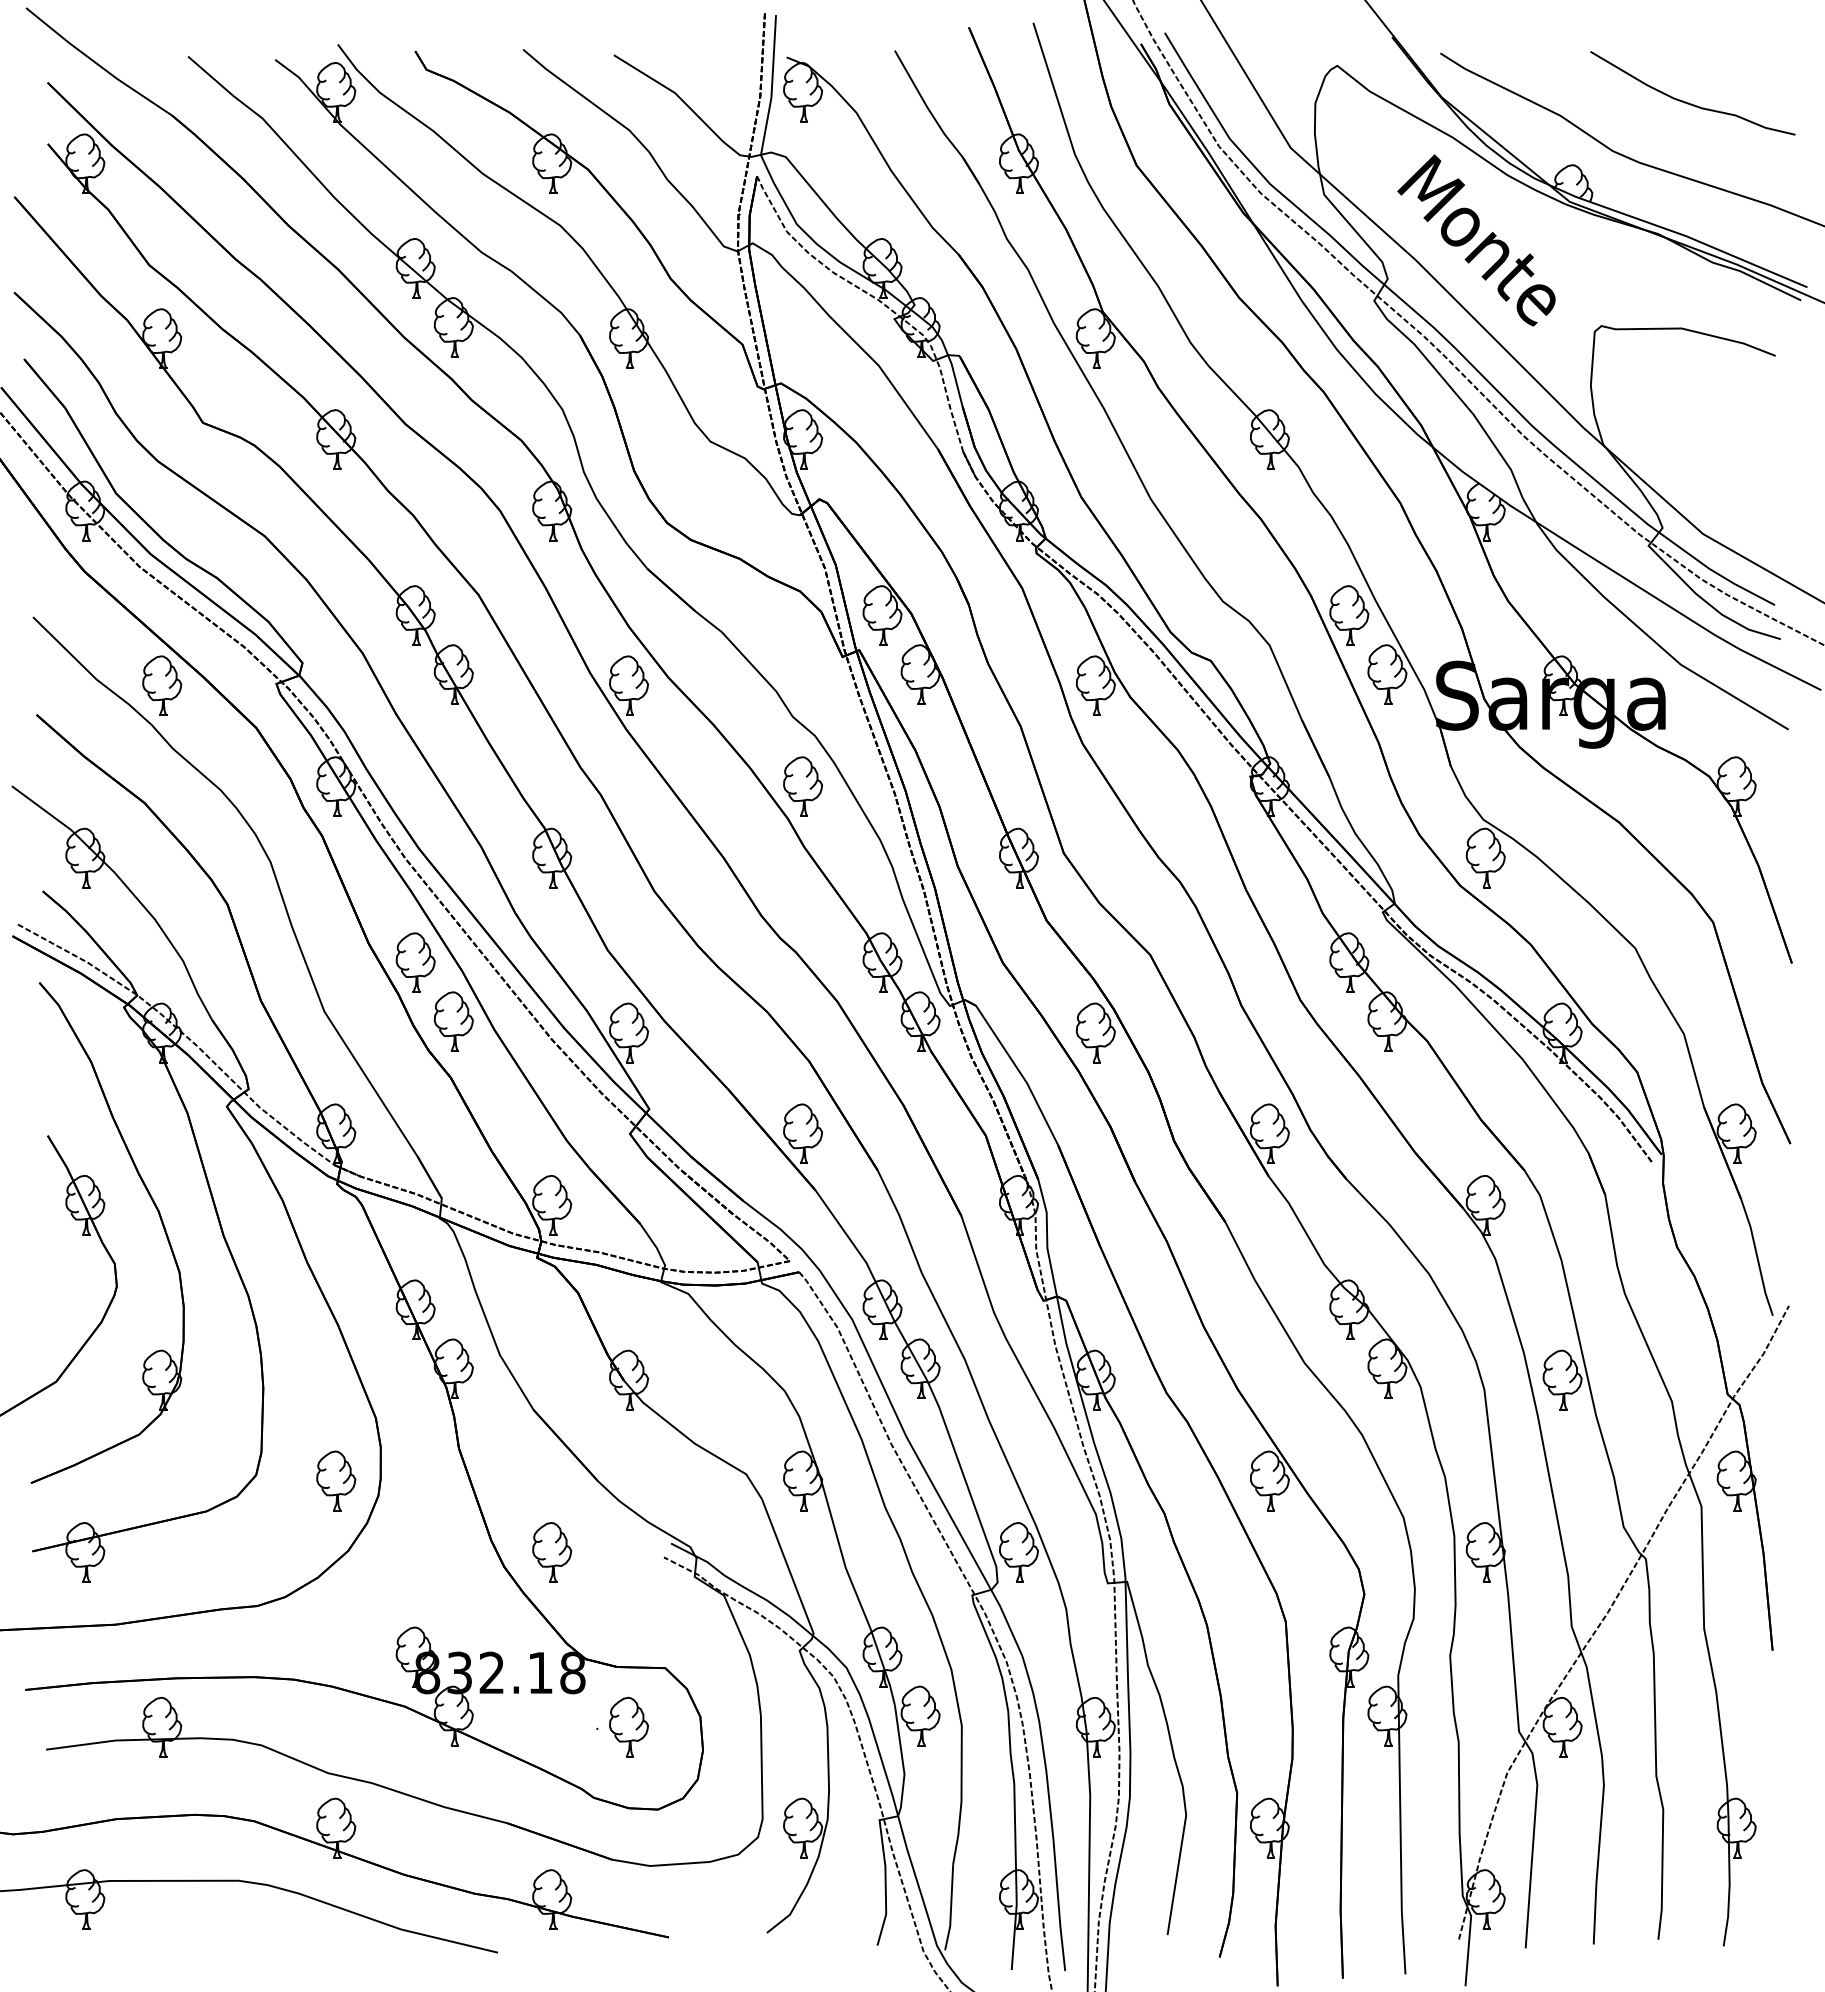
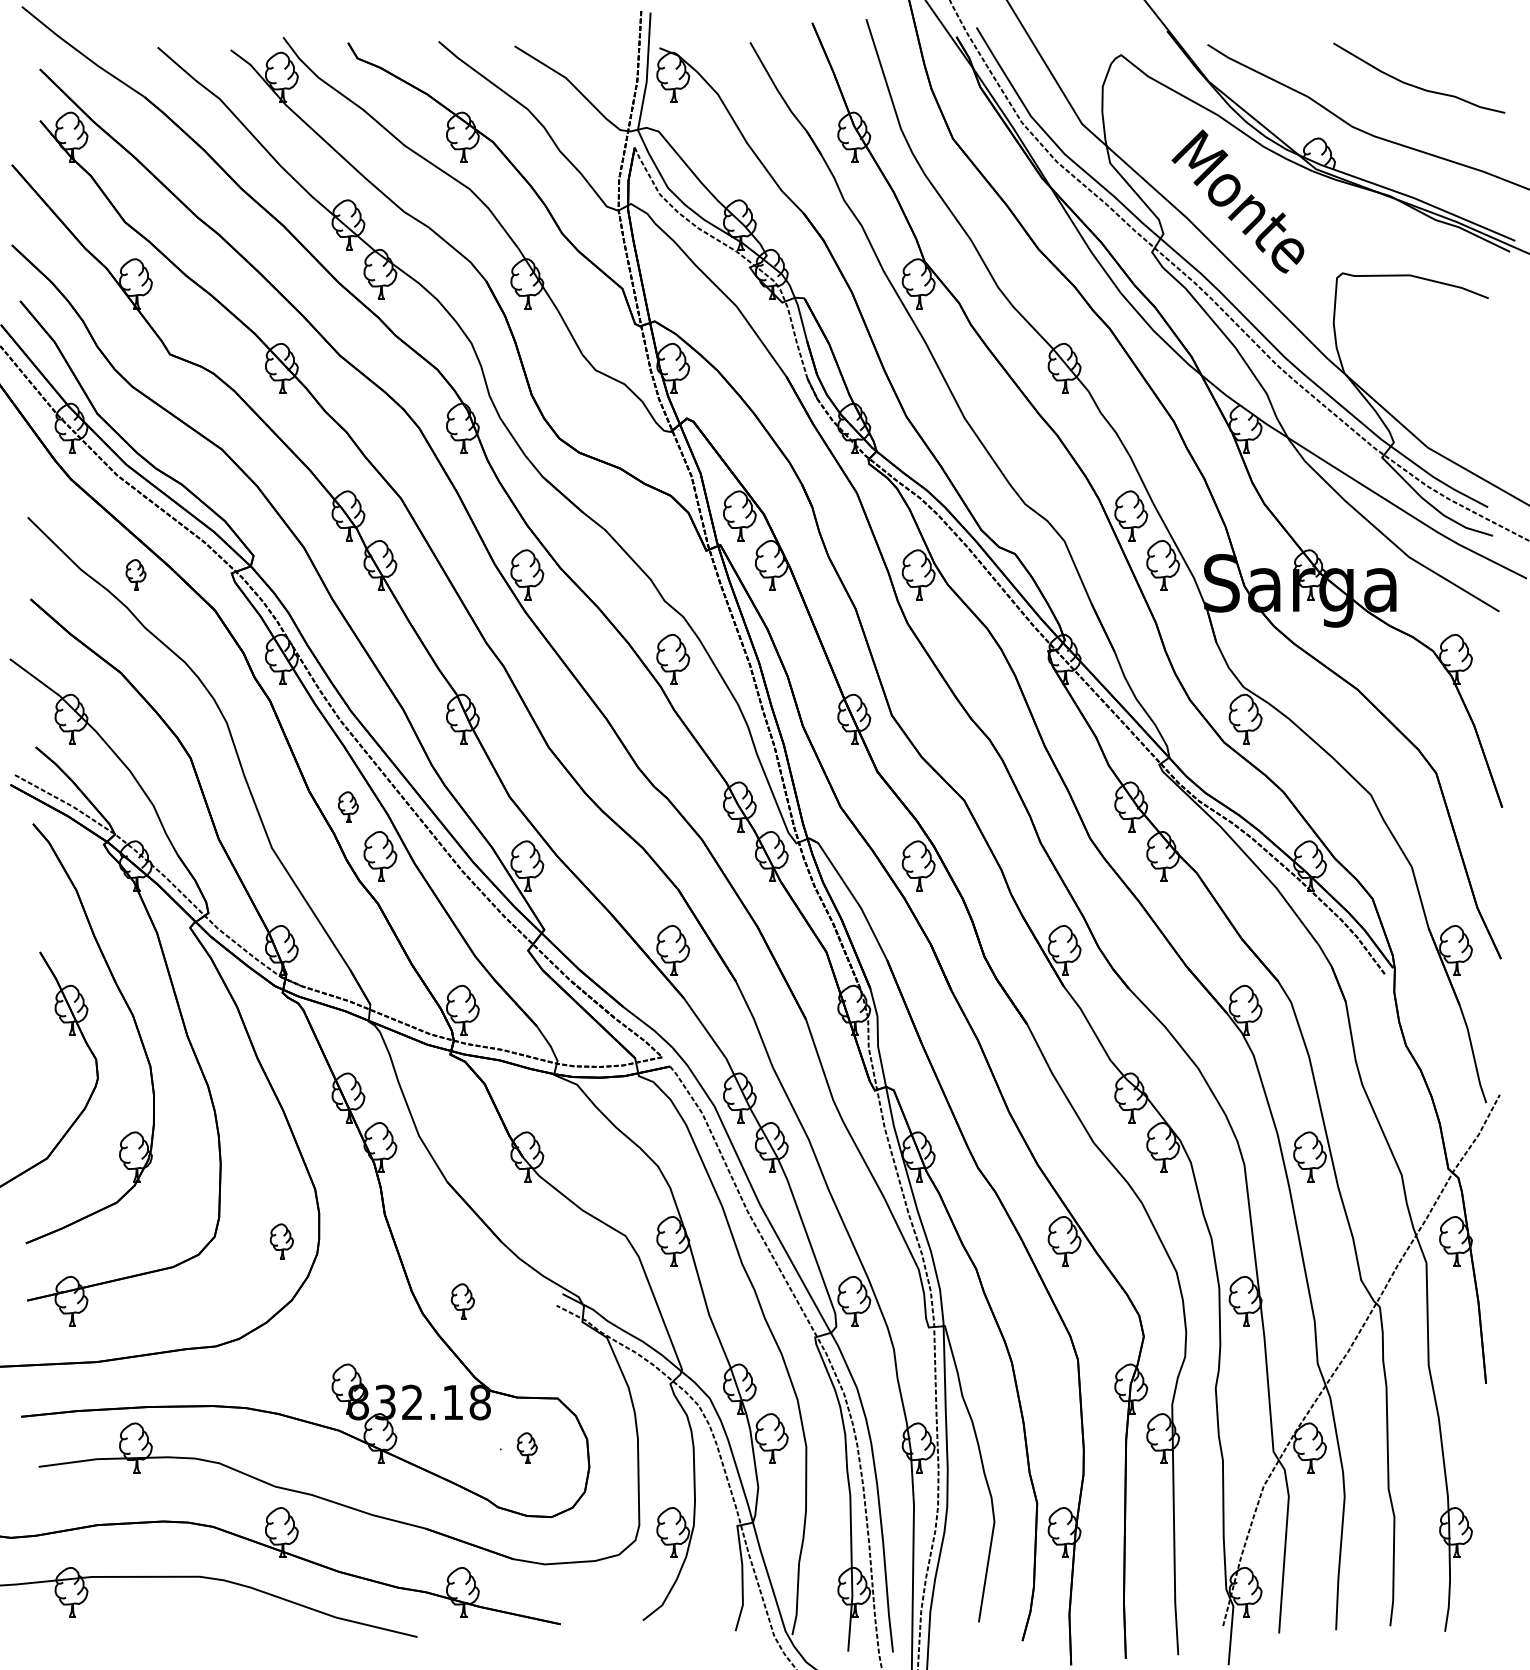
part: (162, 685) -> (136, 574), size x0.6
part: (415, 962) -> (348, 806), size x0.6
part: (336, 1480) -> (282, 1241), size x0.7
part: (552, 1552) -> (463, 1301), size x0.7
part: (628, 1726) -> (526, 1447), size x0.6

